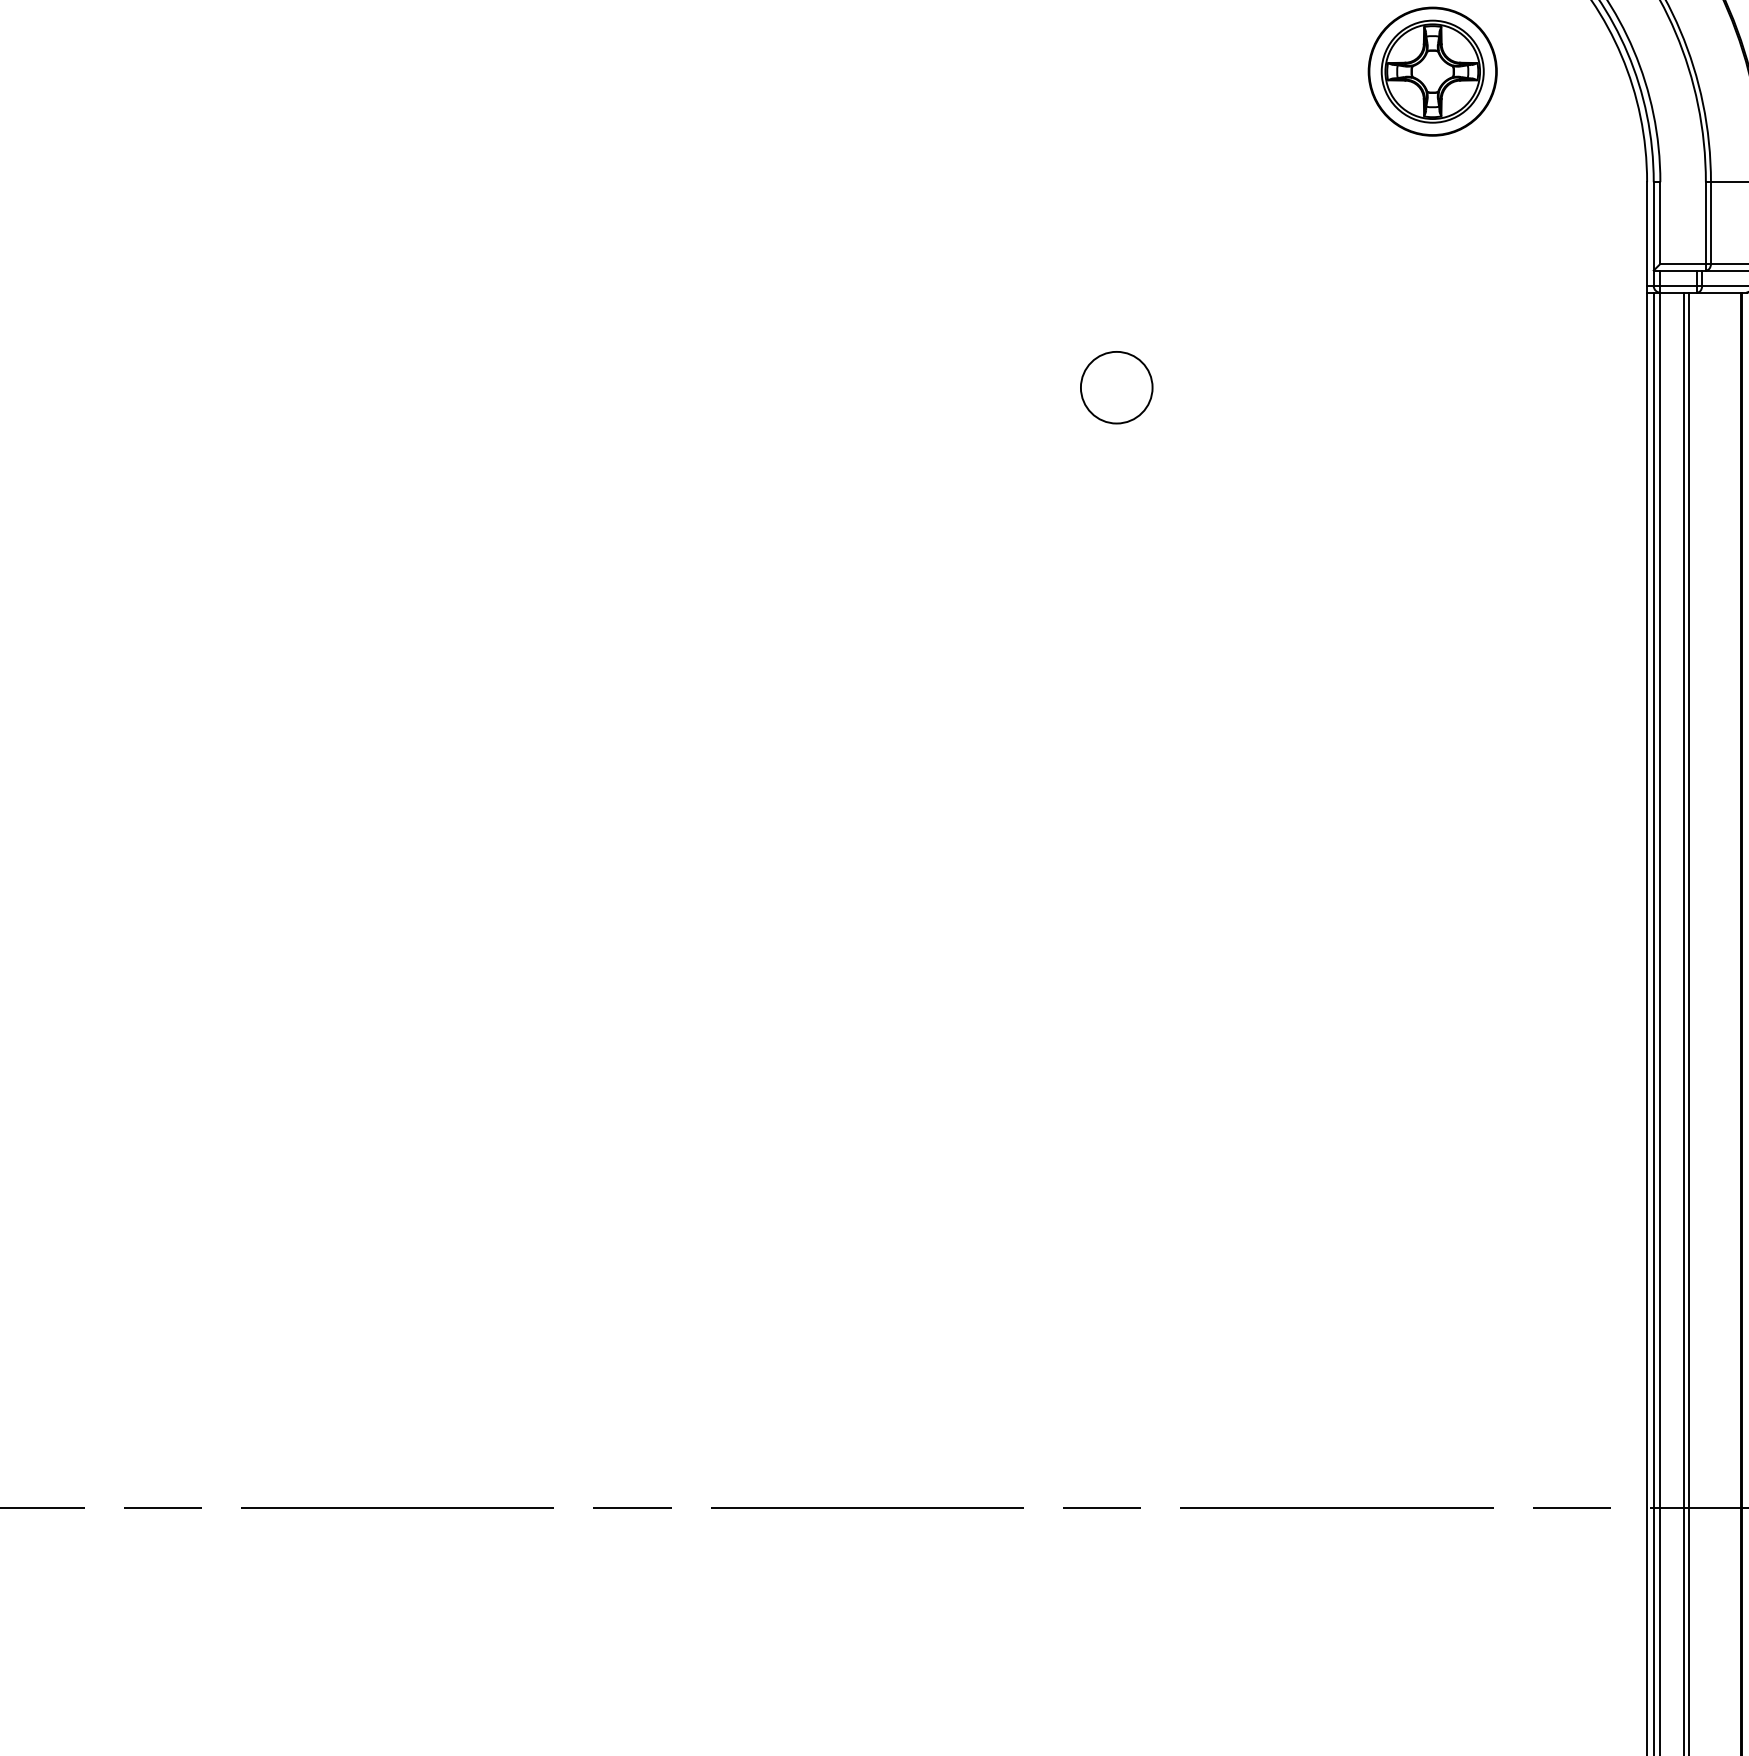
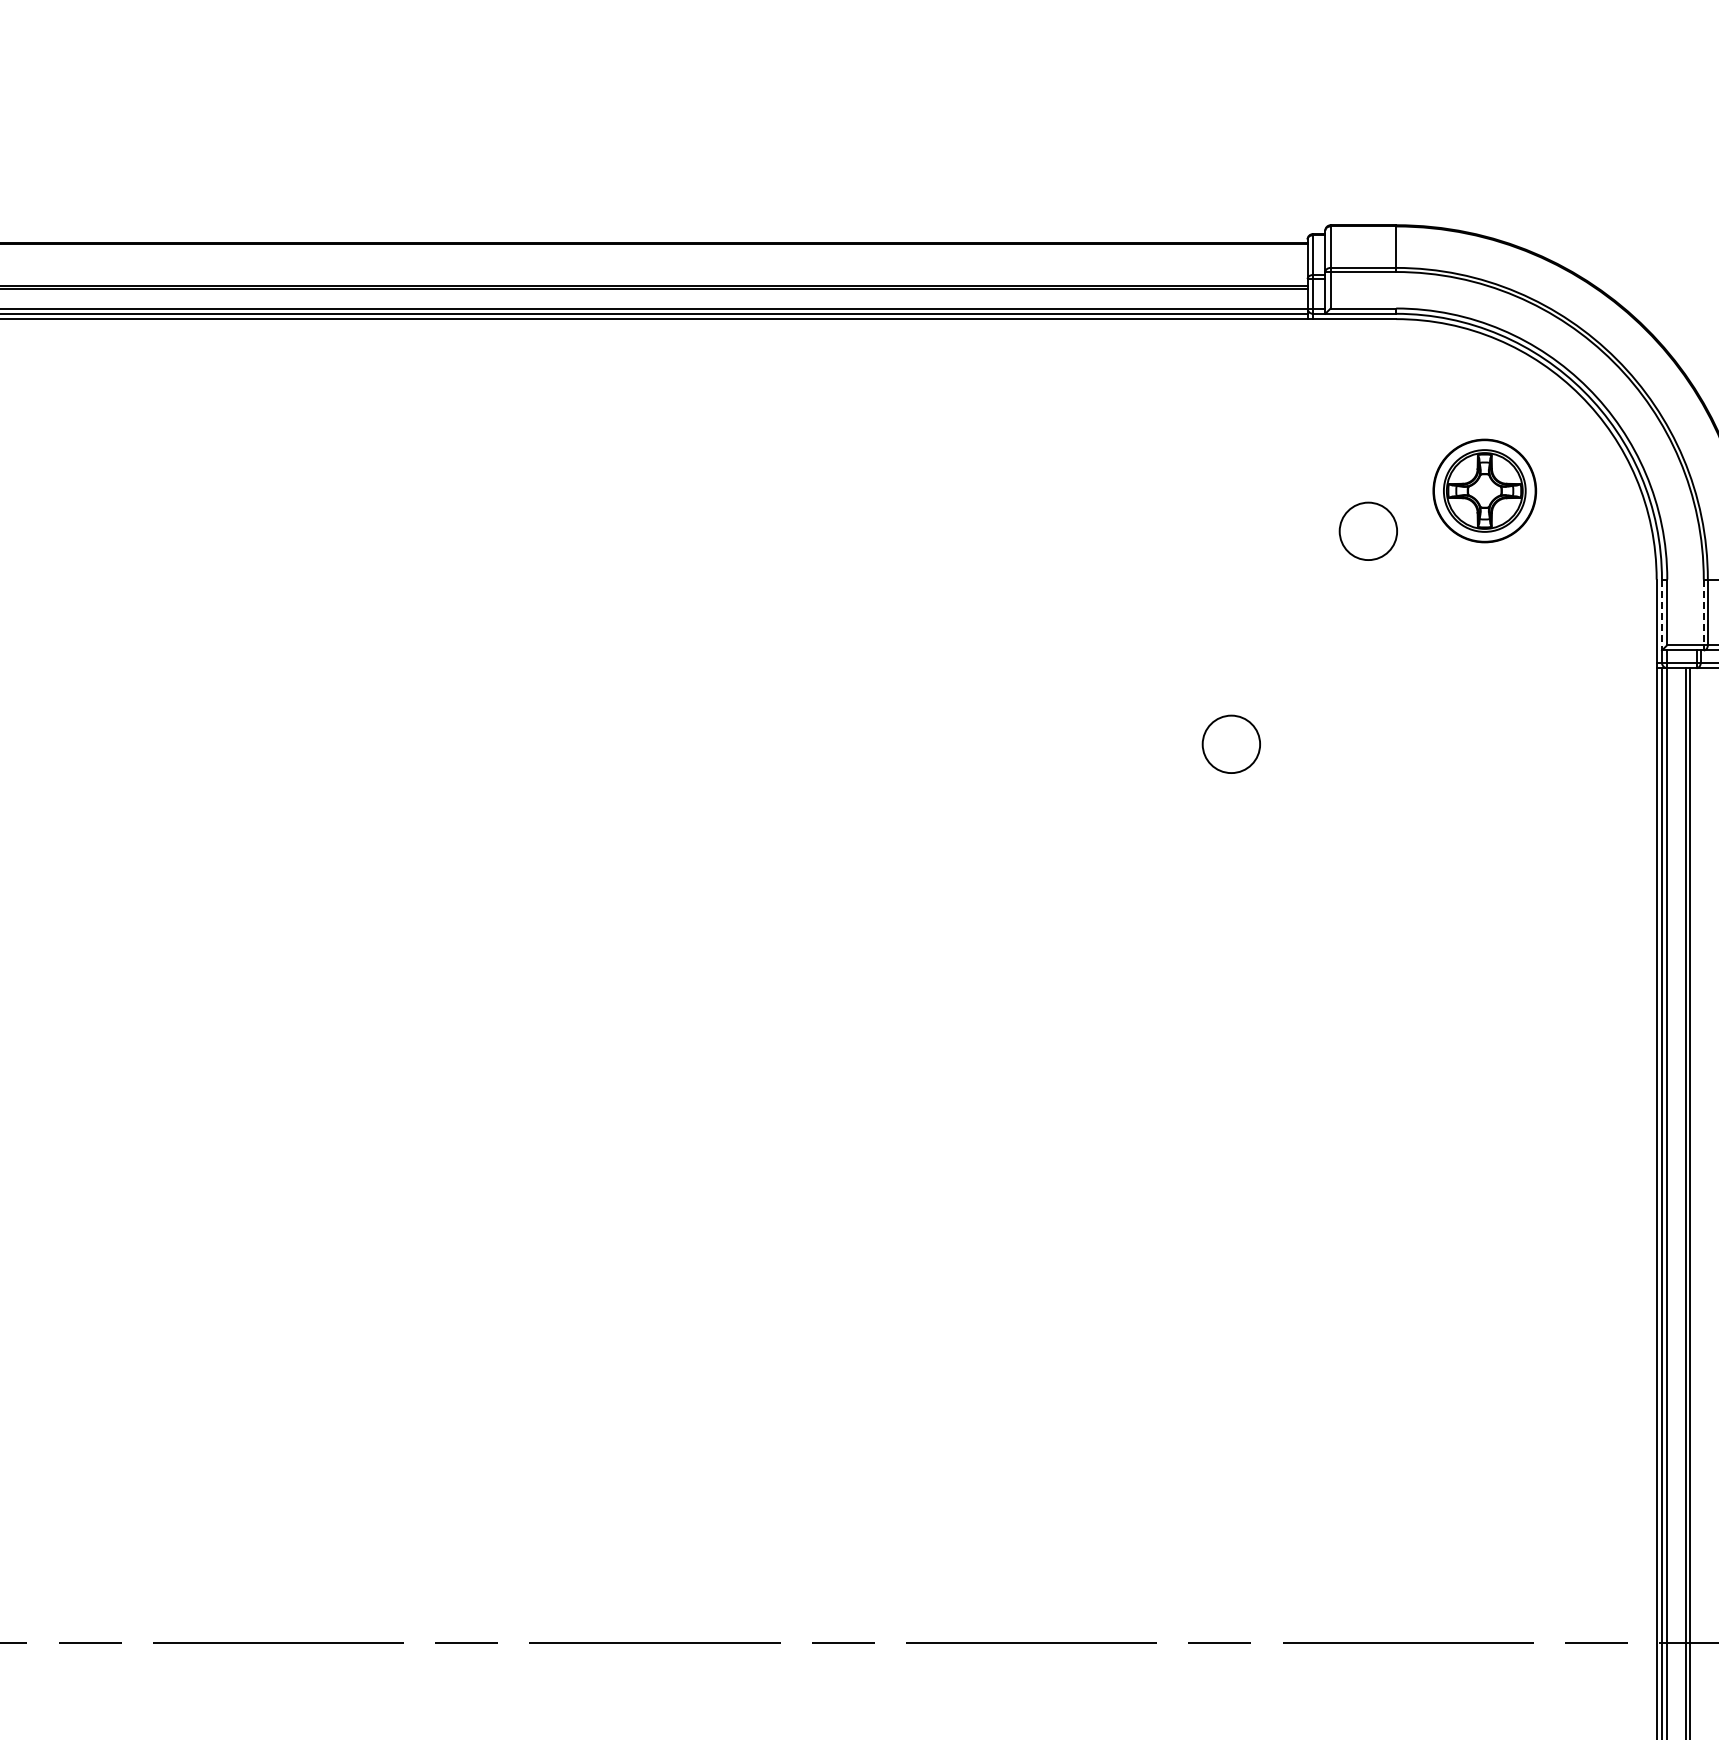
circle: (1286, 120) -> (1367, 530), added
line: (1705, 223) -> (1703, 612), solid -> dashed
line: (1653, 226) -> (1661, 615), solid -> dashed

